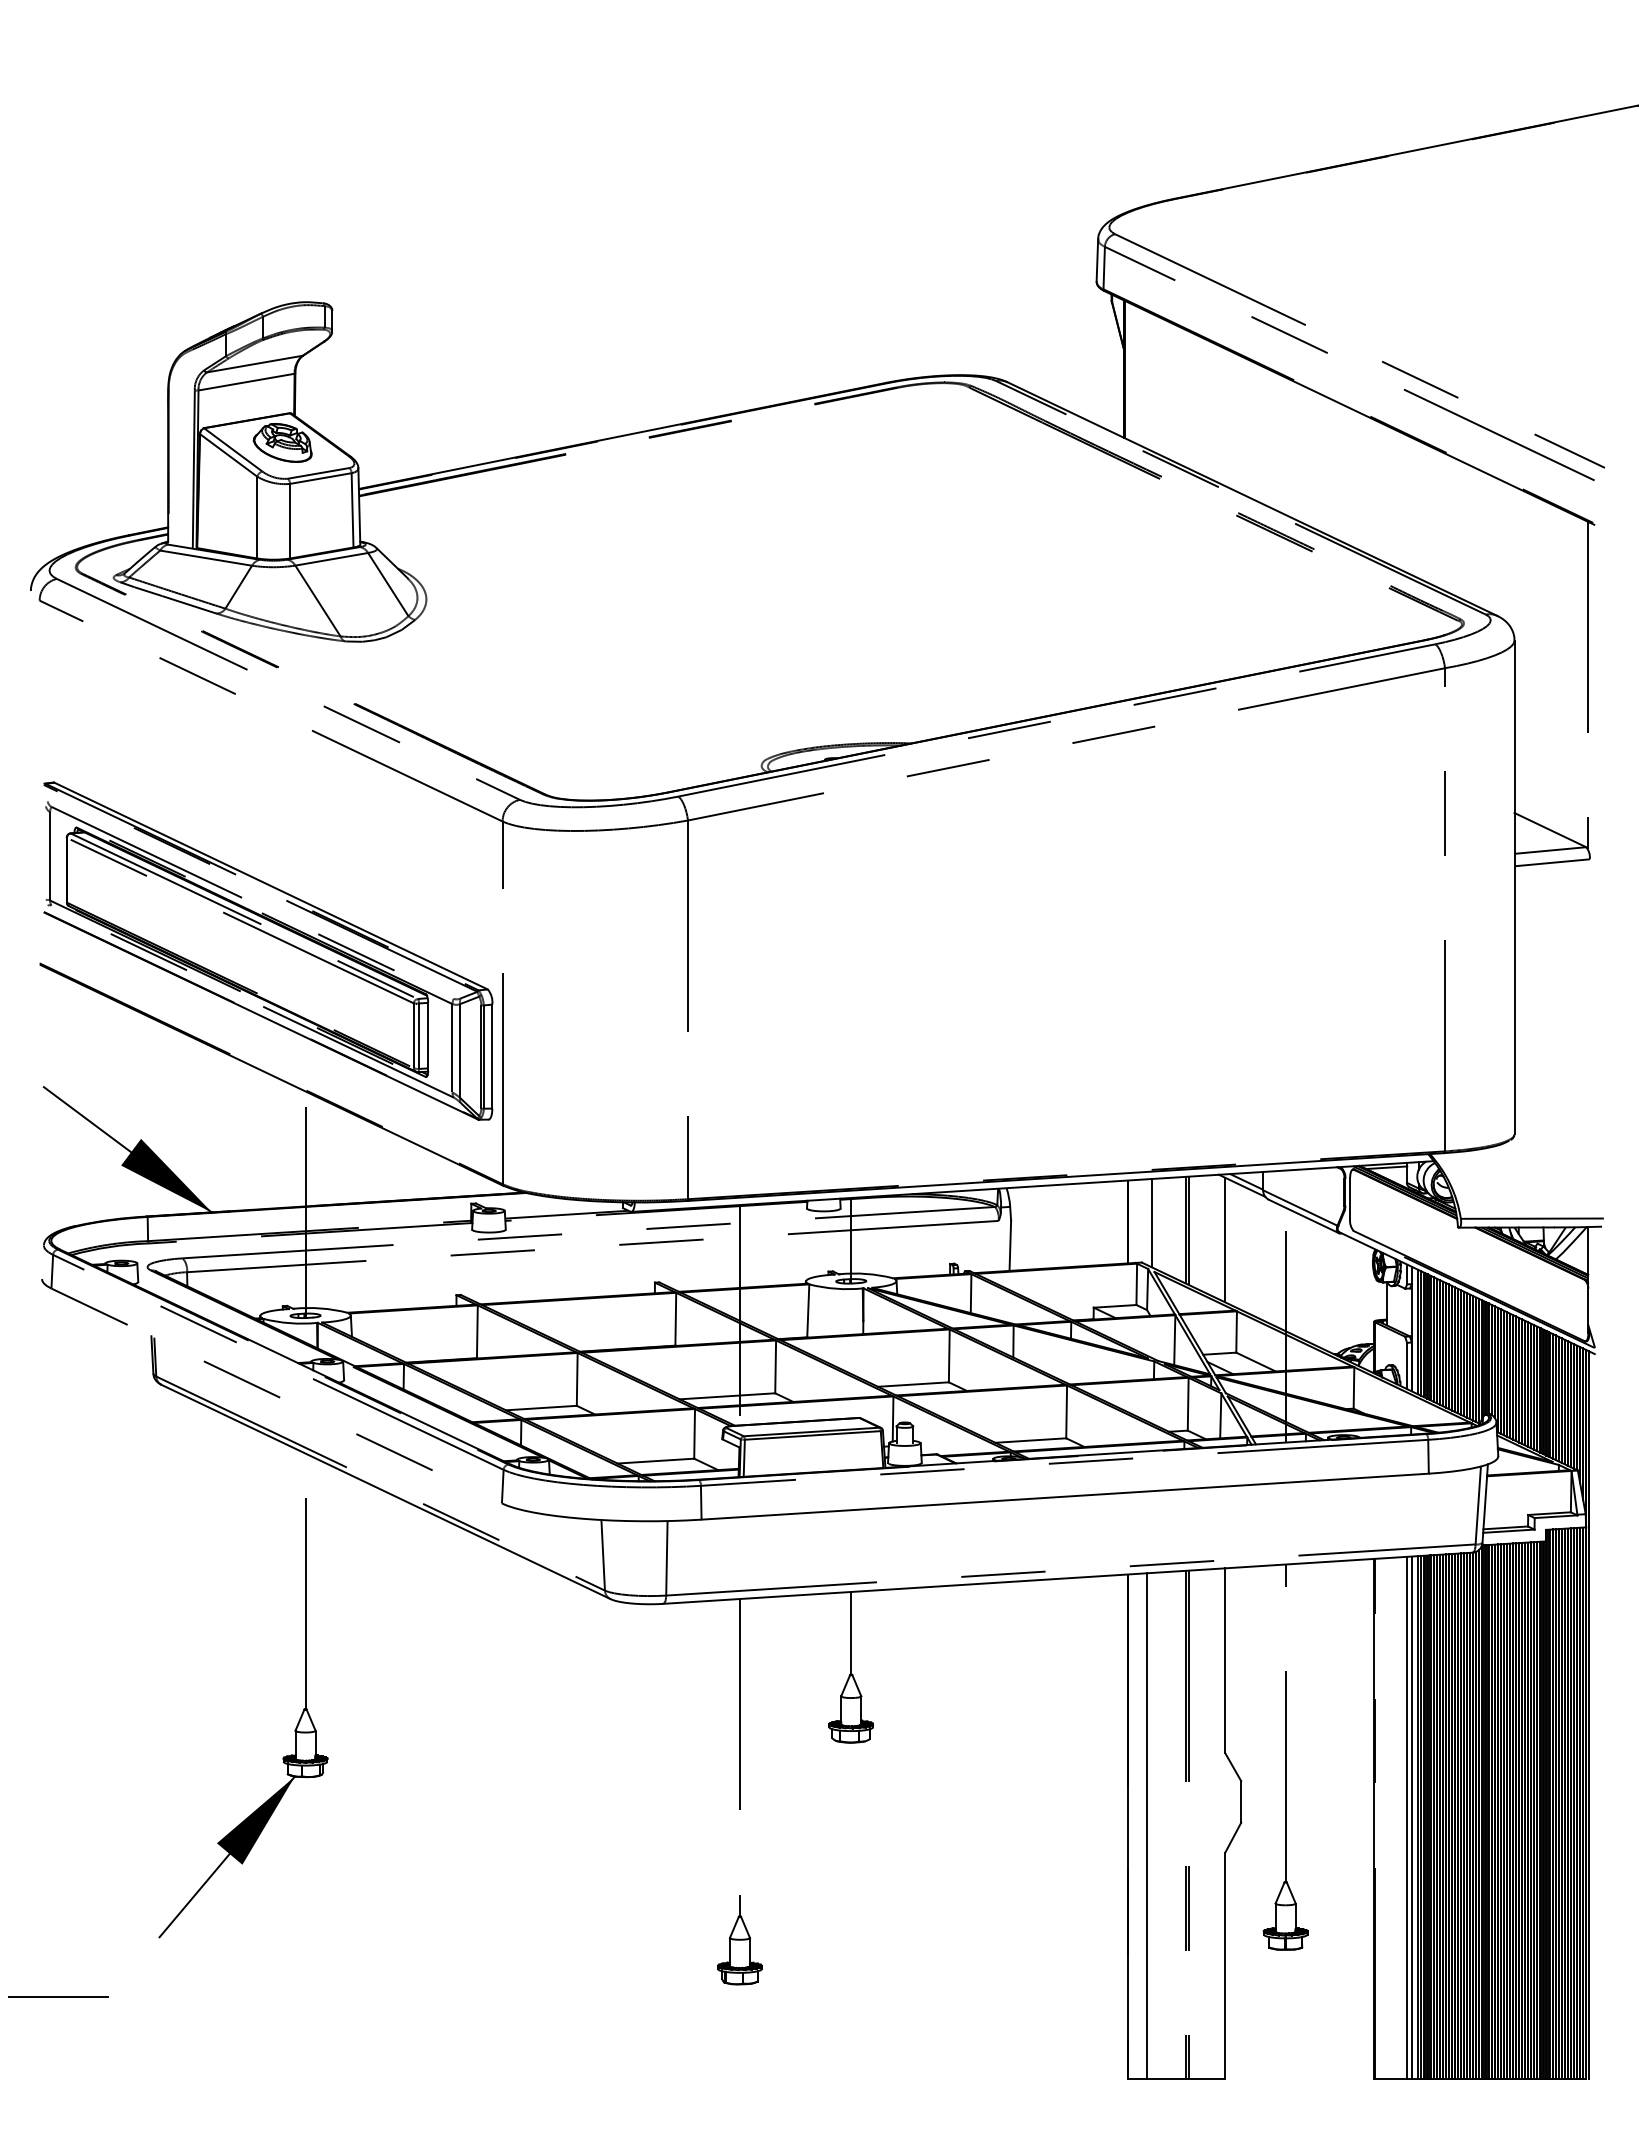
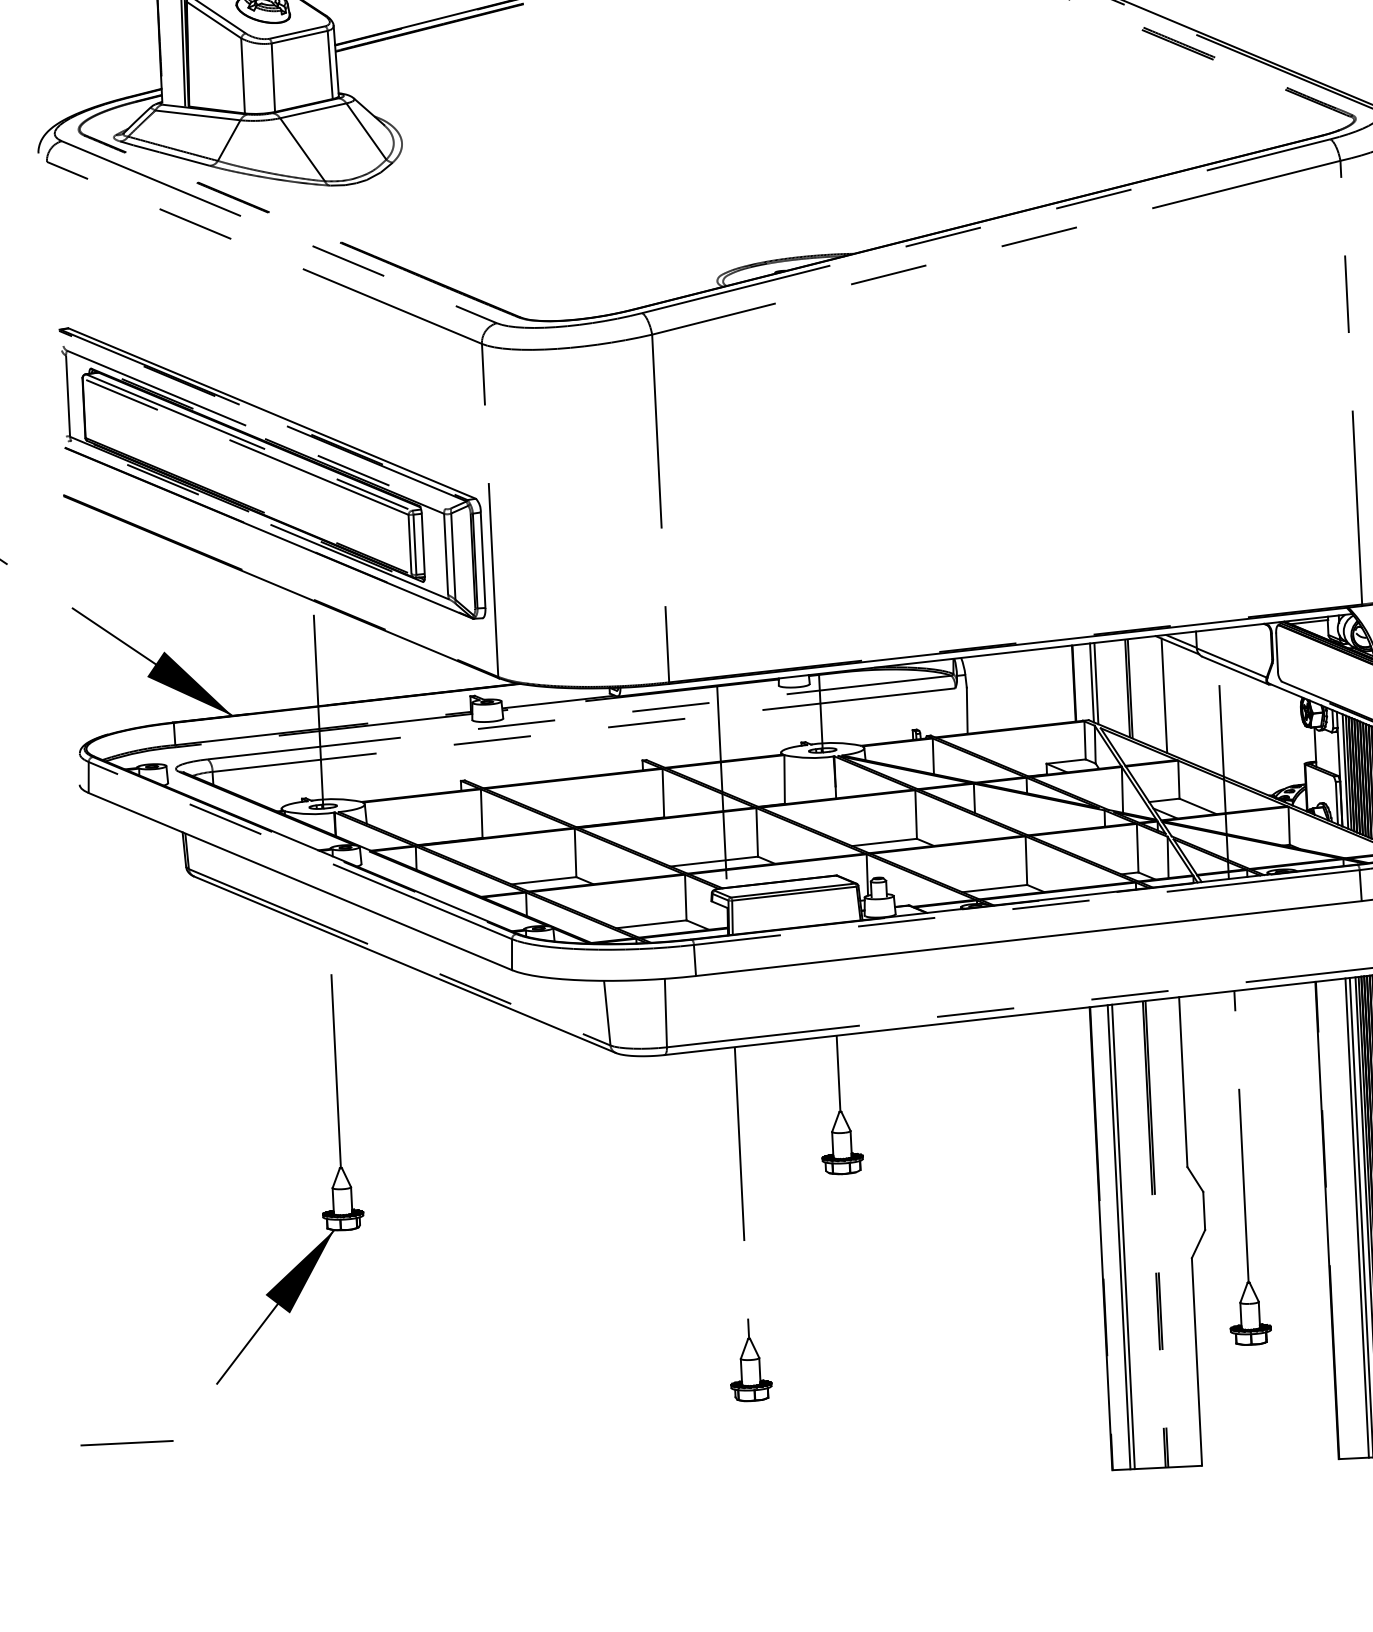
line: (1147, 1222) -> (1092, 683), added
line: (276, 1396) -> (300, 882), dashed -> solid
line: (1152, 1825) -> (1123, 1236), added

